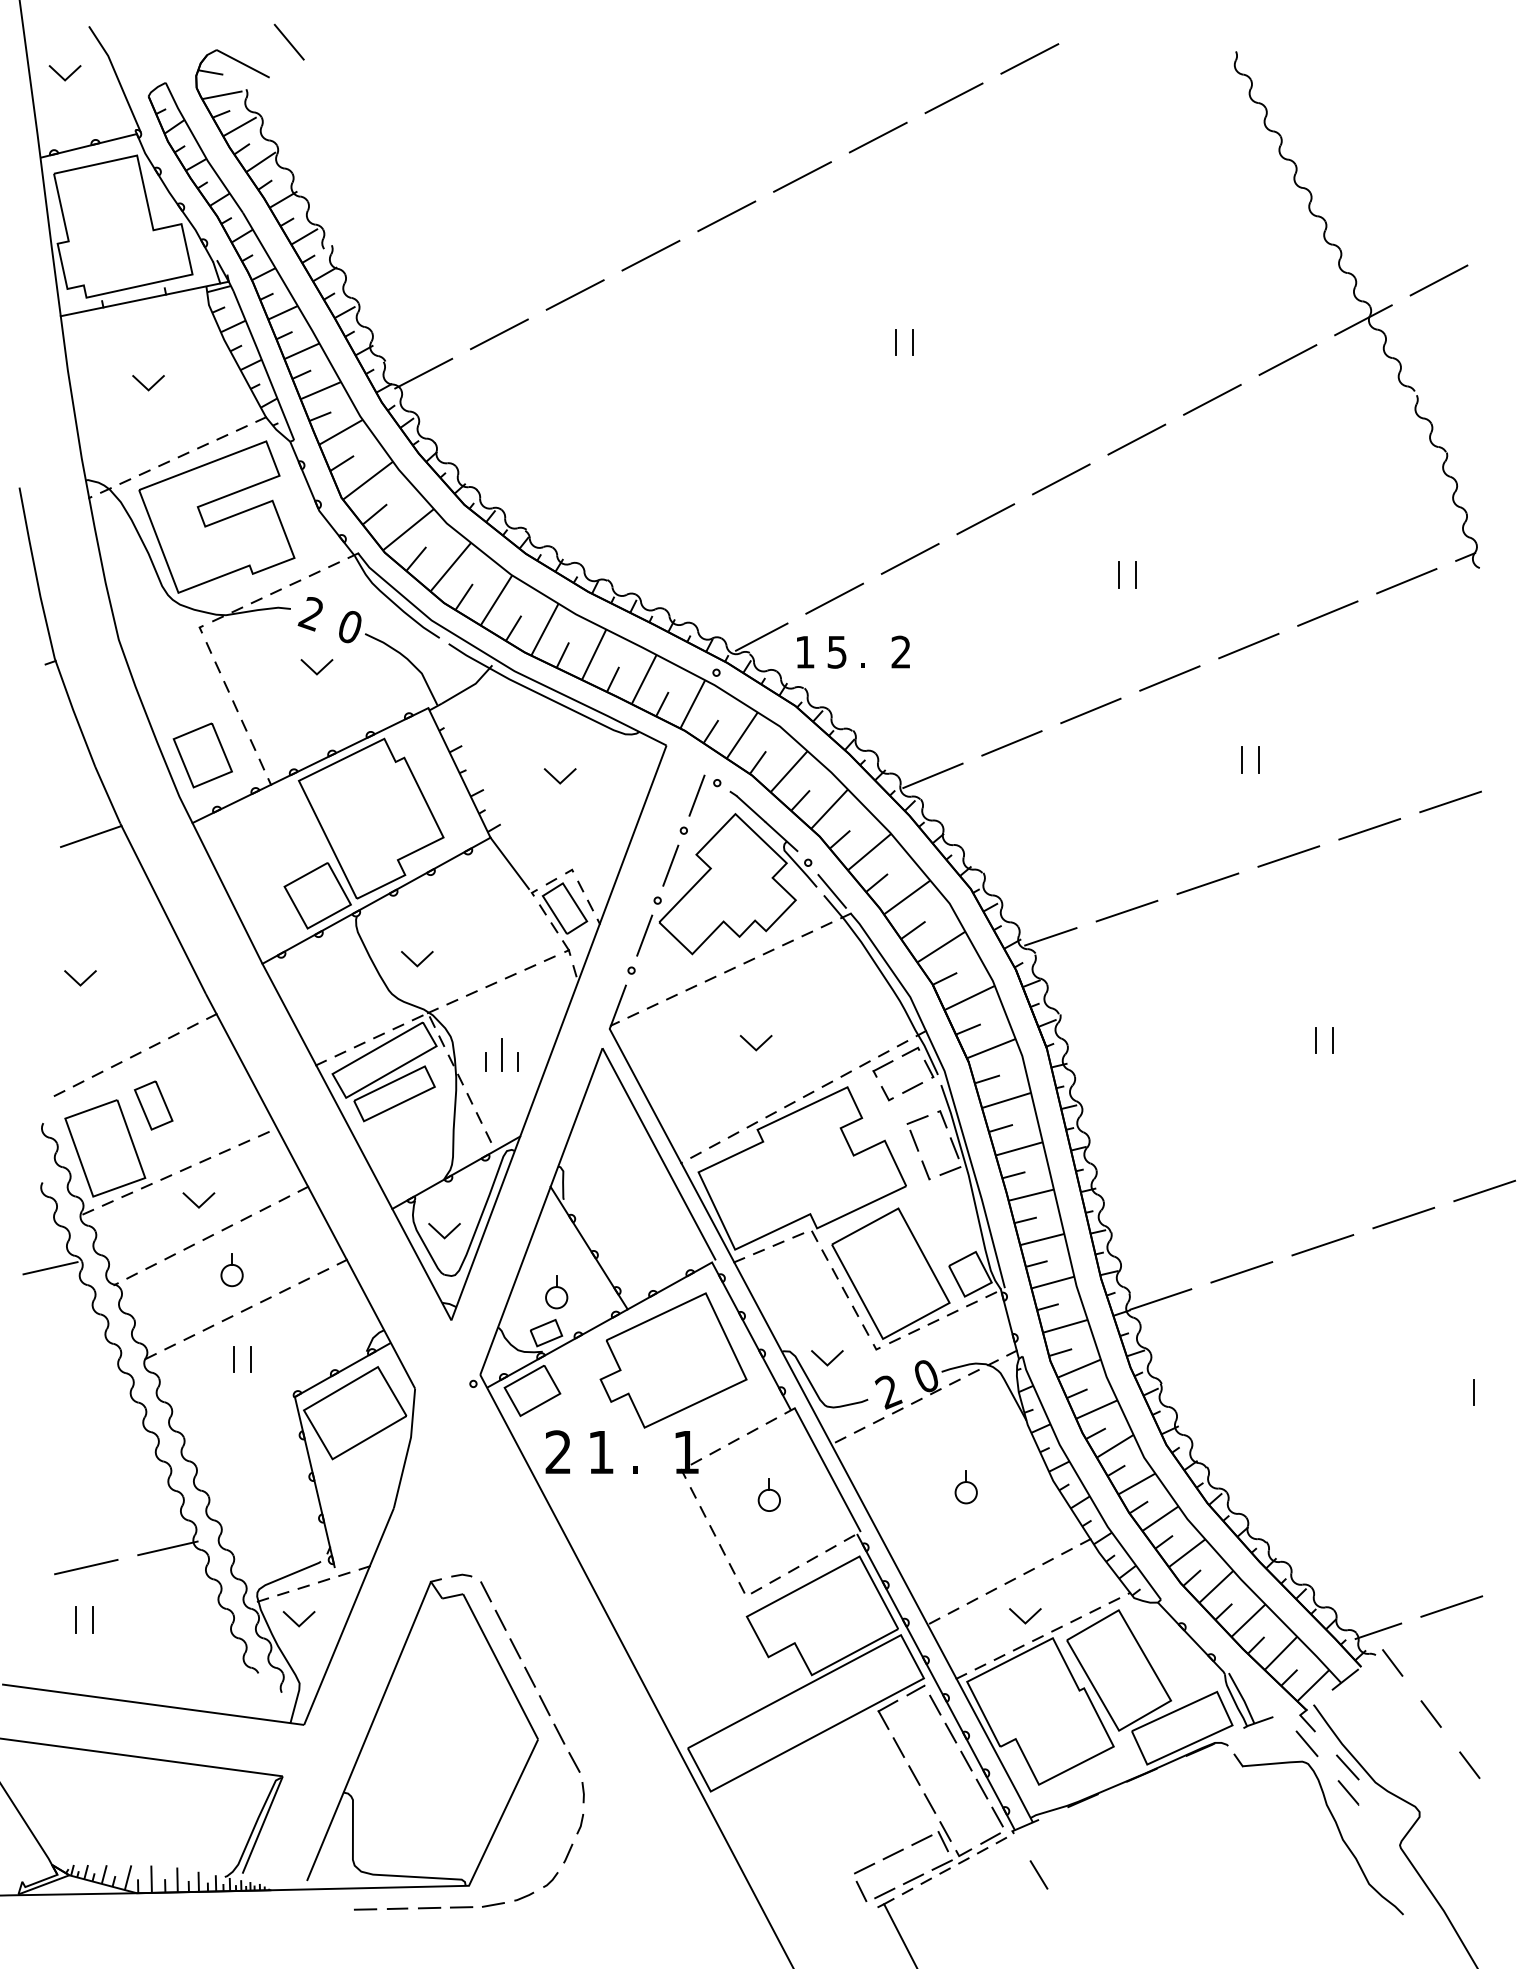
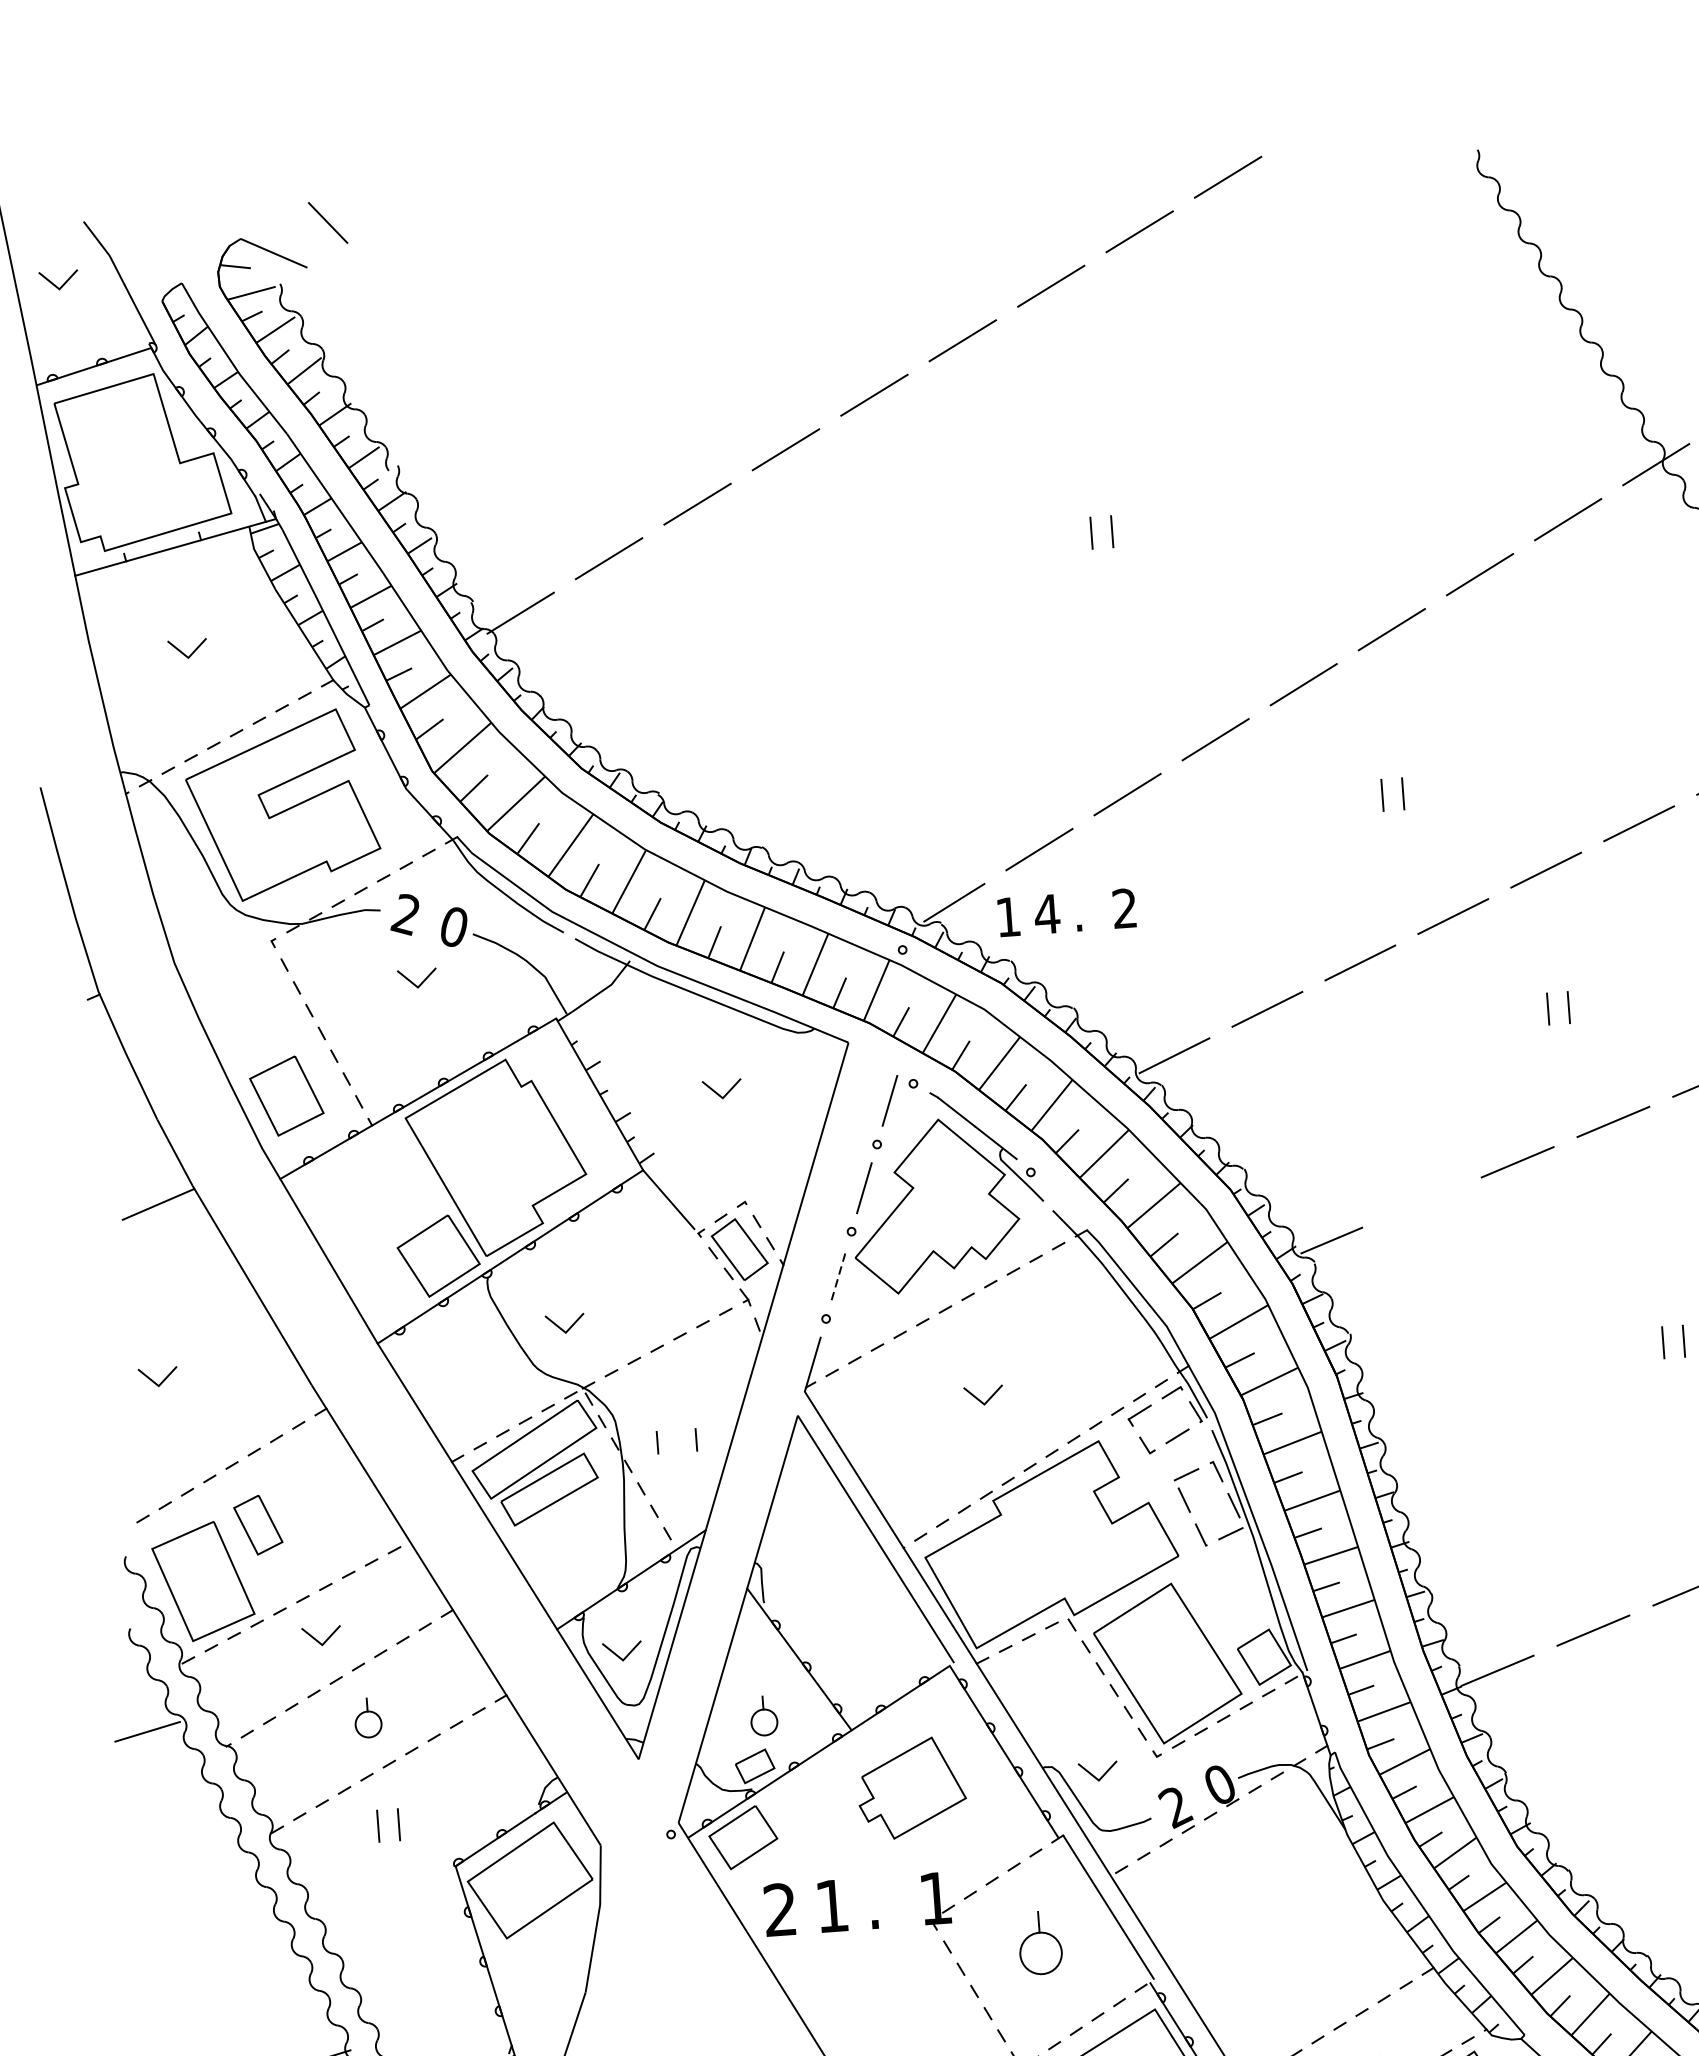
text: (836, 652) -> (1046, 914), 5 -> 4
line: (831, 891) -> (1061, 1205), removed
line: (1126, 910) -> (1421, 1201), removed
line: (644, 935) -> (838, 1275), solid -> dashed
line: (501, 1054) -> (675, 1432), removed
part: (673, 1360) -> (911, 1788), size x0.6
part: (965, 1487) -> (1277, 1916), removed
part: (768, 1494) -> (1038, 1942), size x1.6

